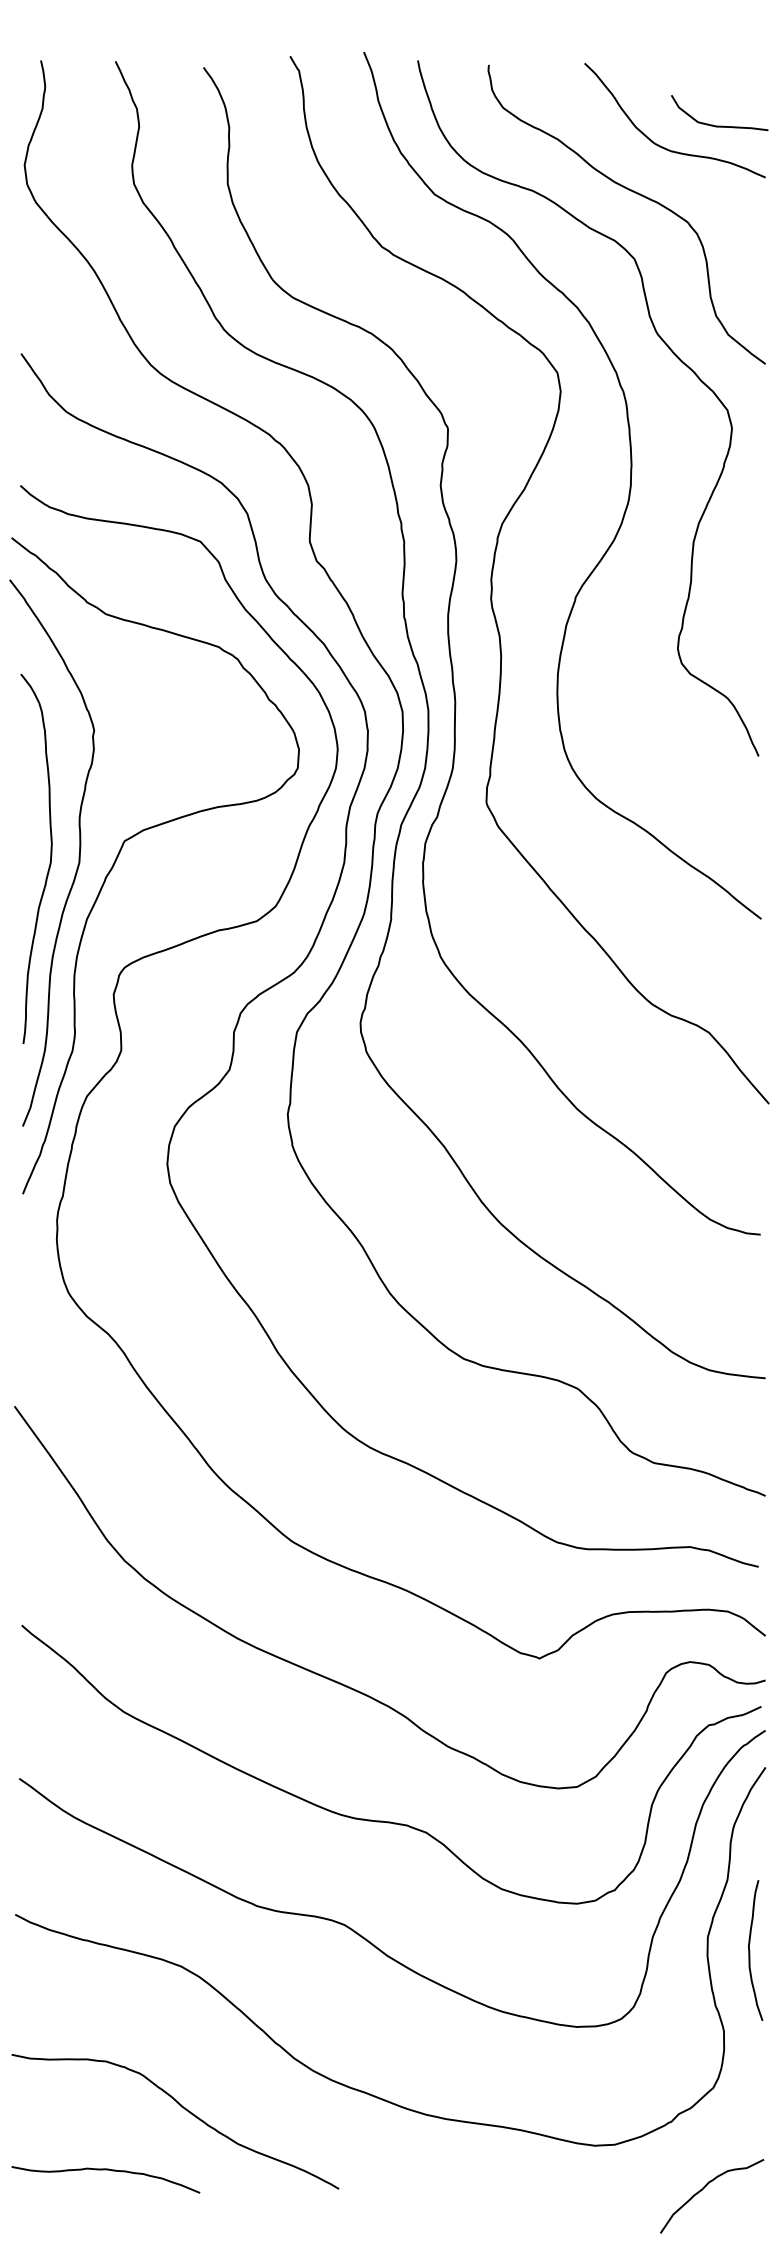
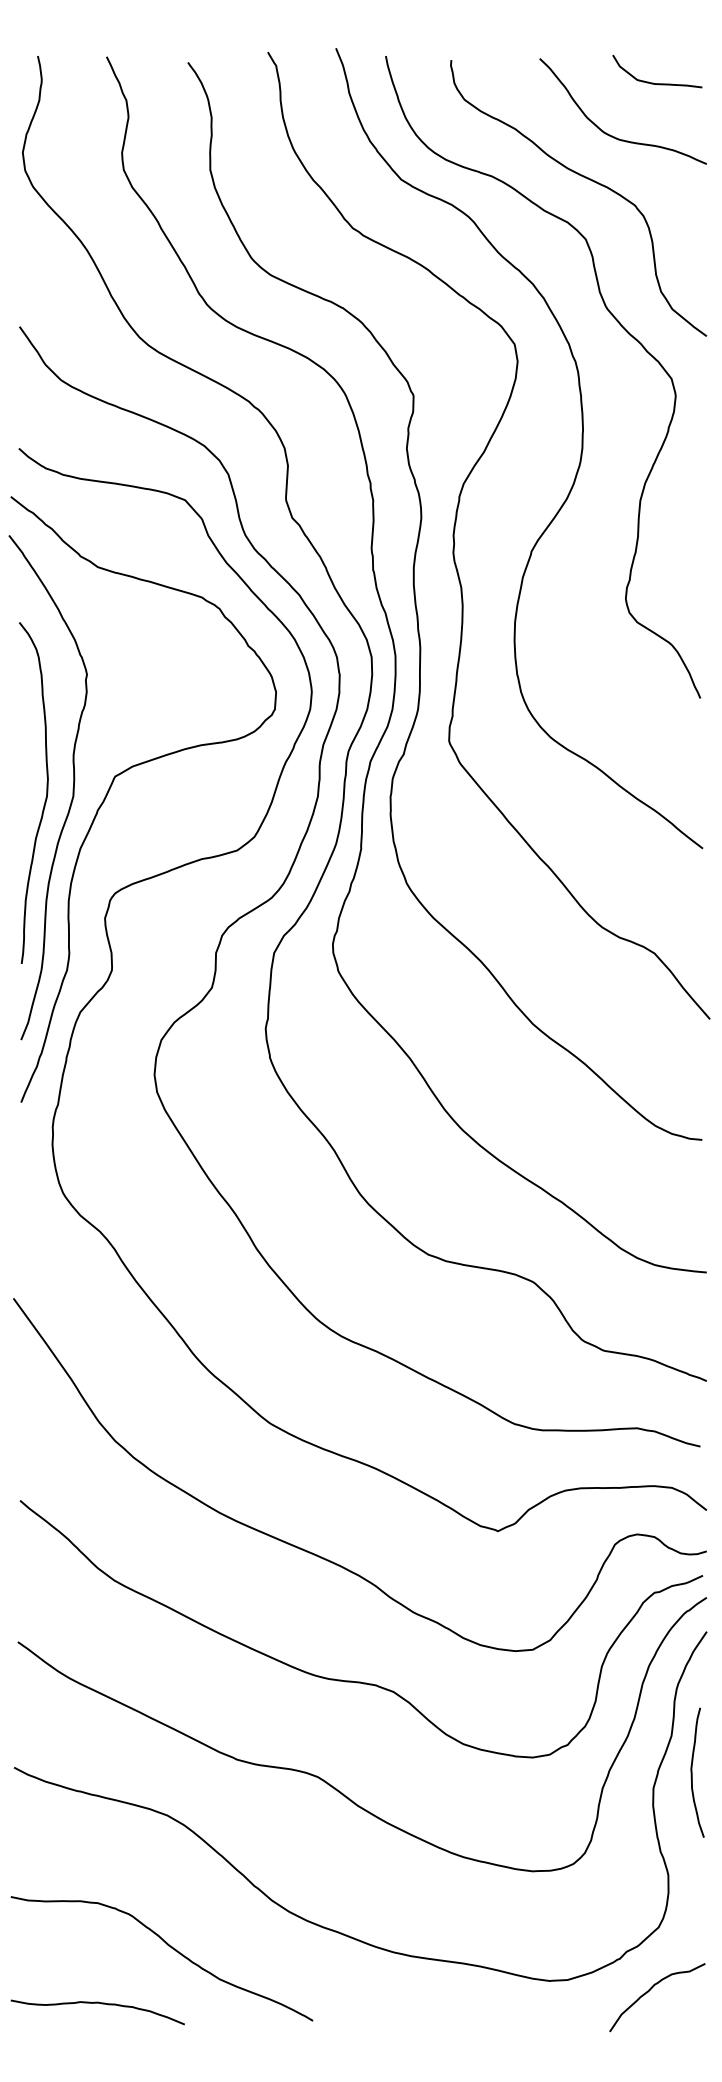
curve: (715, 124) -> (653, 82), moved
curve: (750, 1950) -> (692, 1772), moved
curve: (704, 2188) -> (650, 1990), moved

